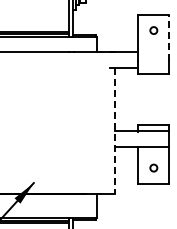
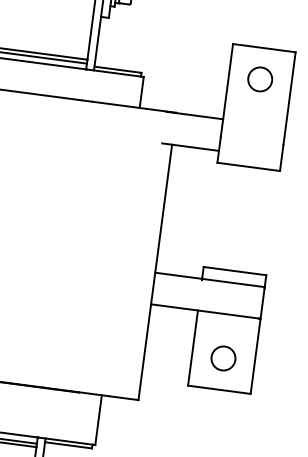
circle: (153, 30) -> (259, 79), size x1.67
line: (169, 38) -> (290, 99), dashed -> solid
line: (115, 130) -> (155, 271), dashed -> solid
circle: (153, 167) -> (223, 357), size x1.67

